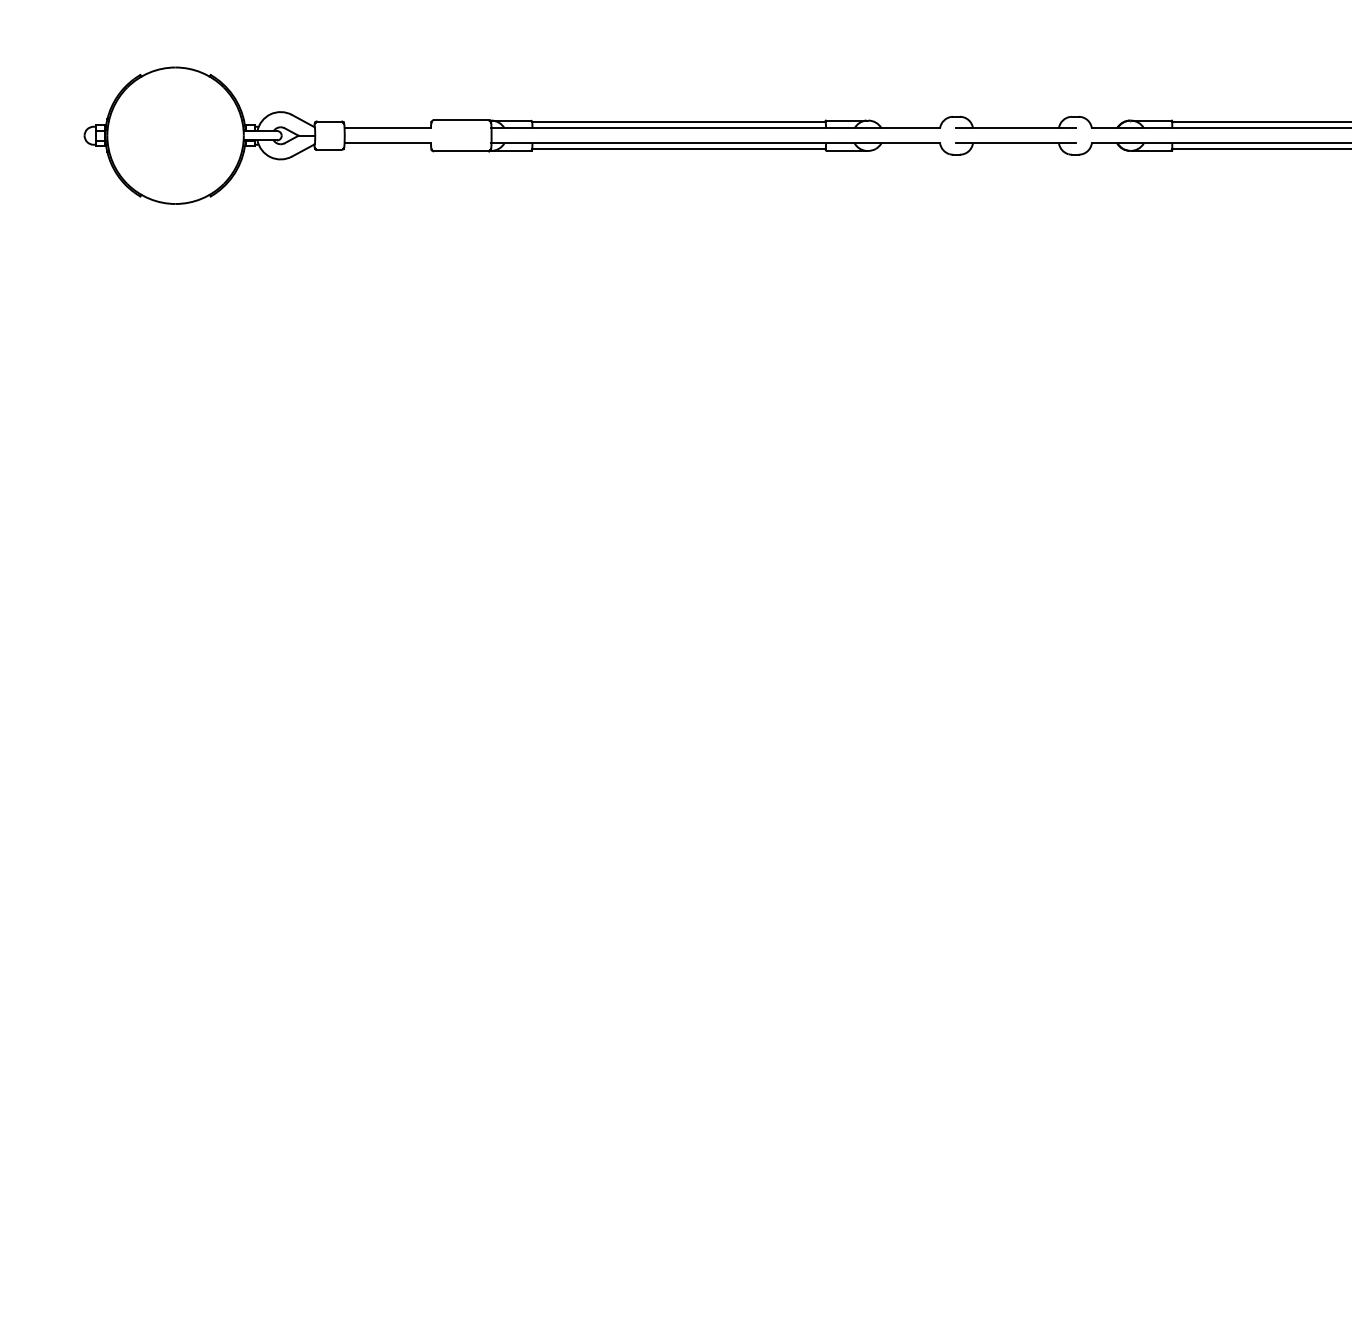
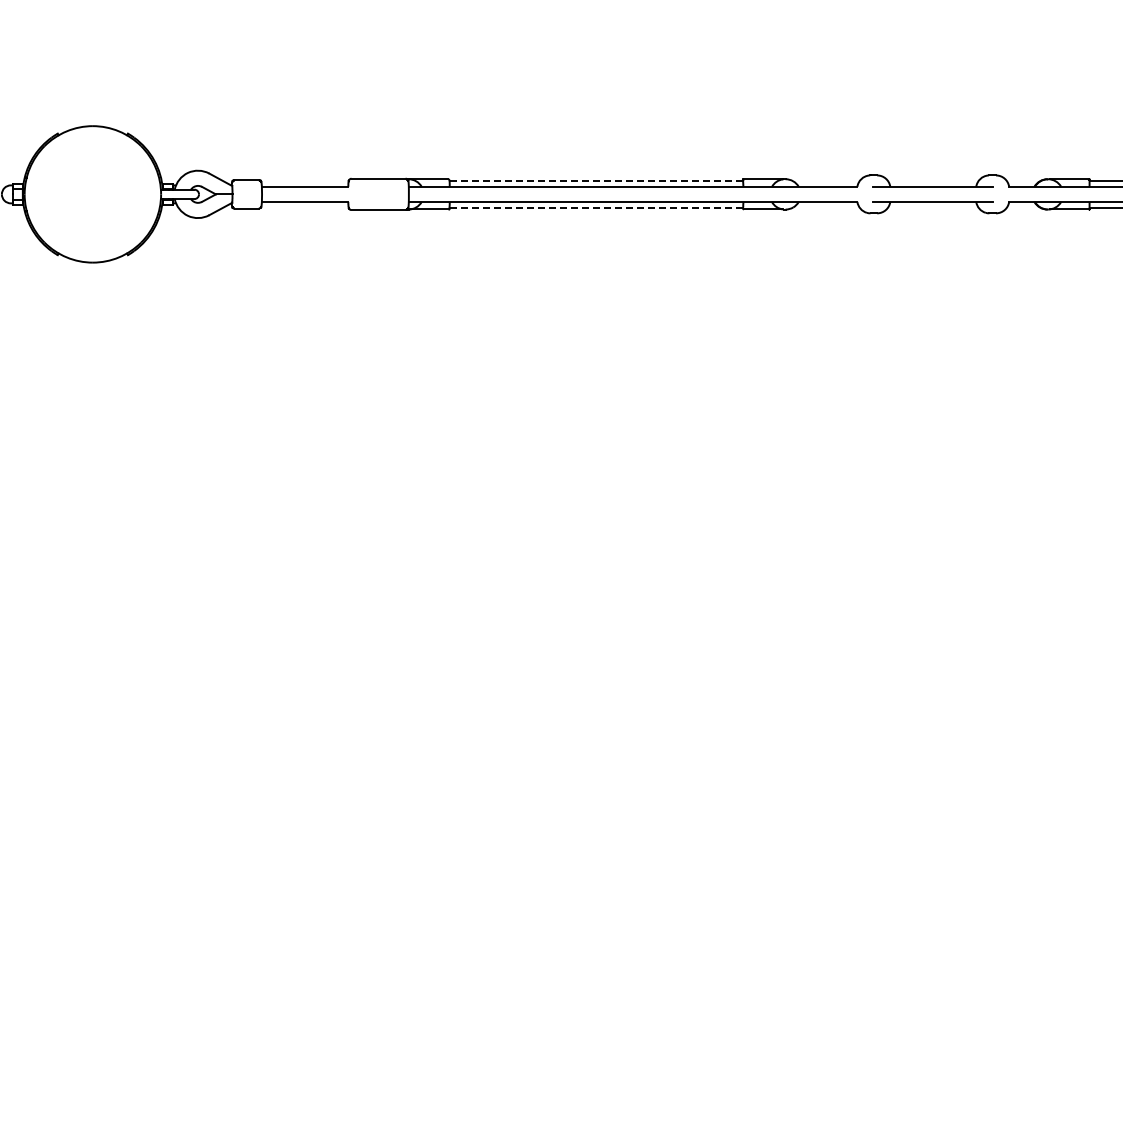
line: (678, 122) -> (595, 181), solid -> dashed
line: (678, 149) -> (595, 208), solid -> dashed

